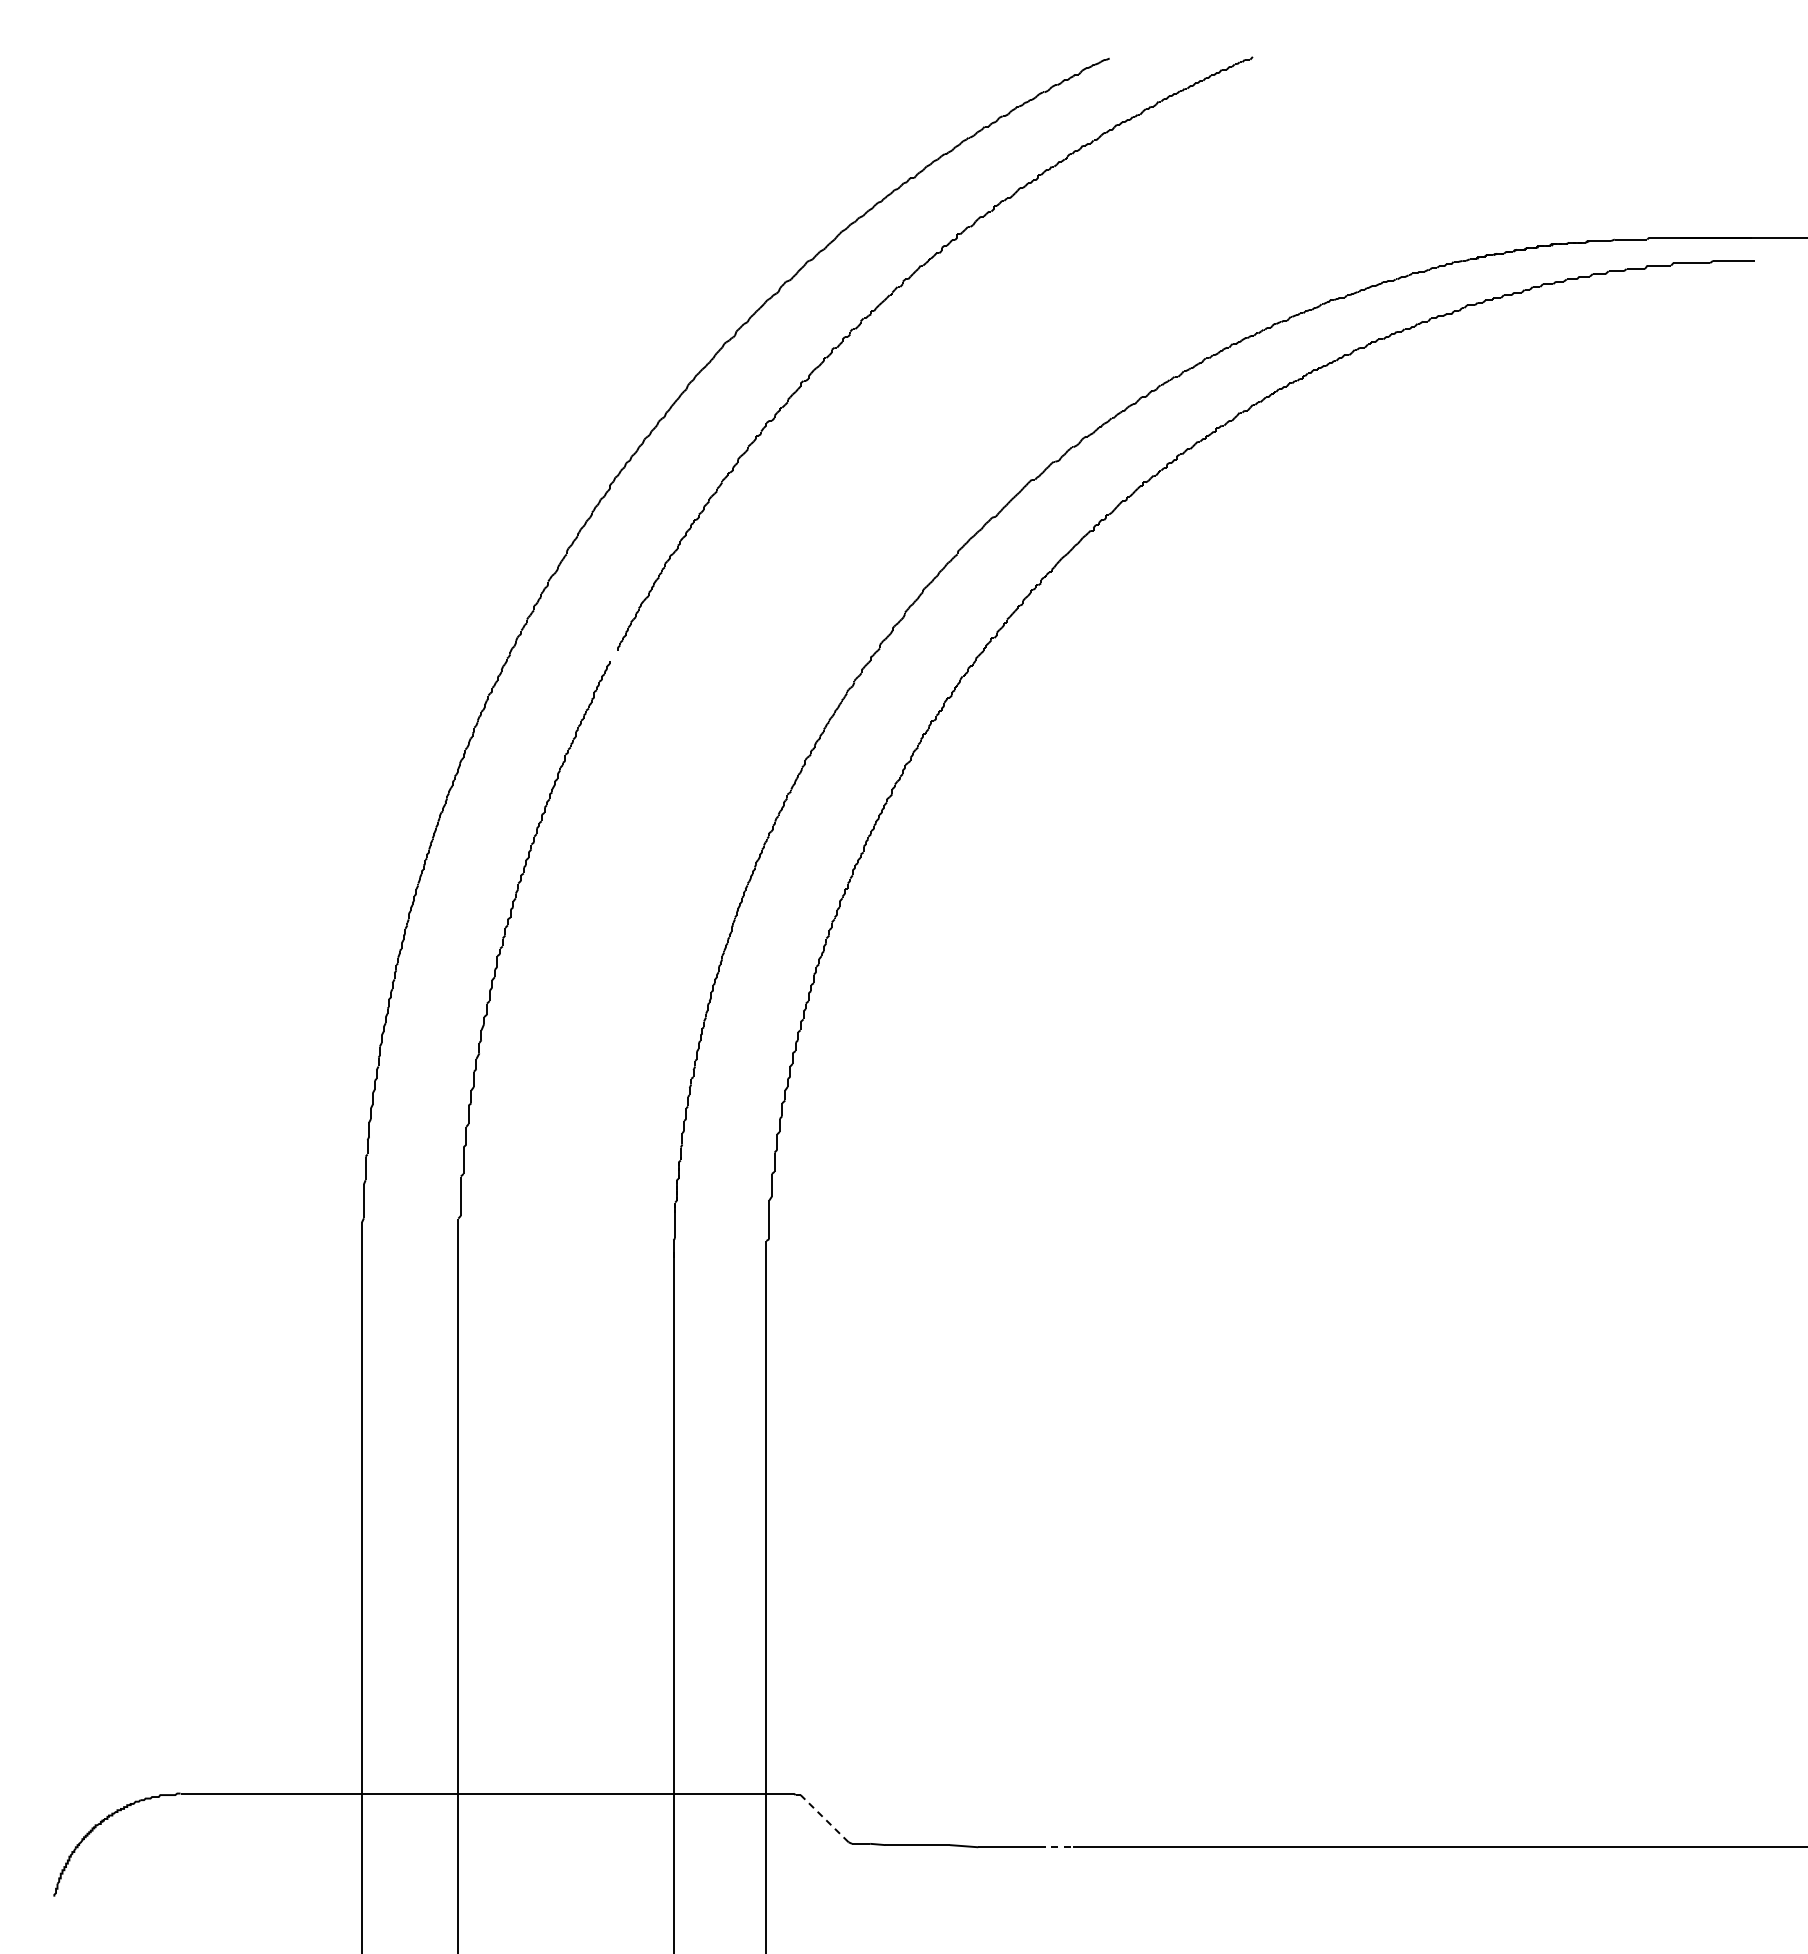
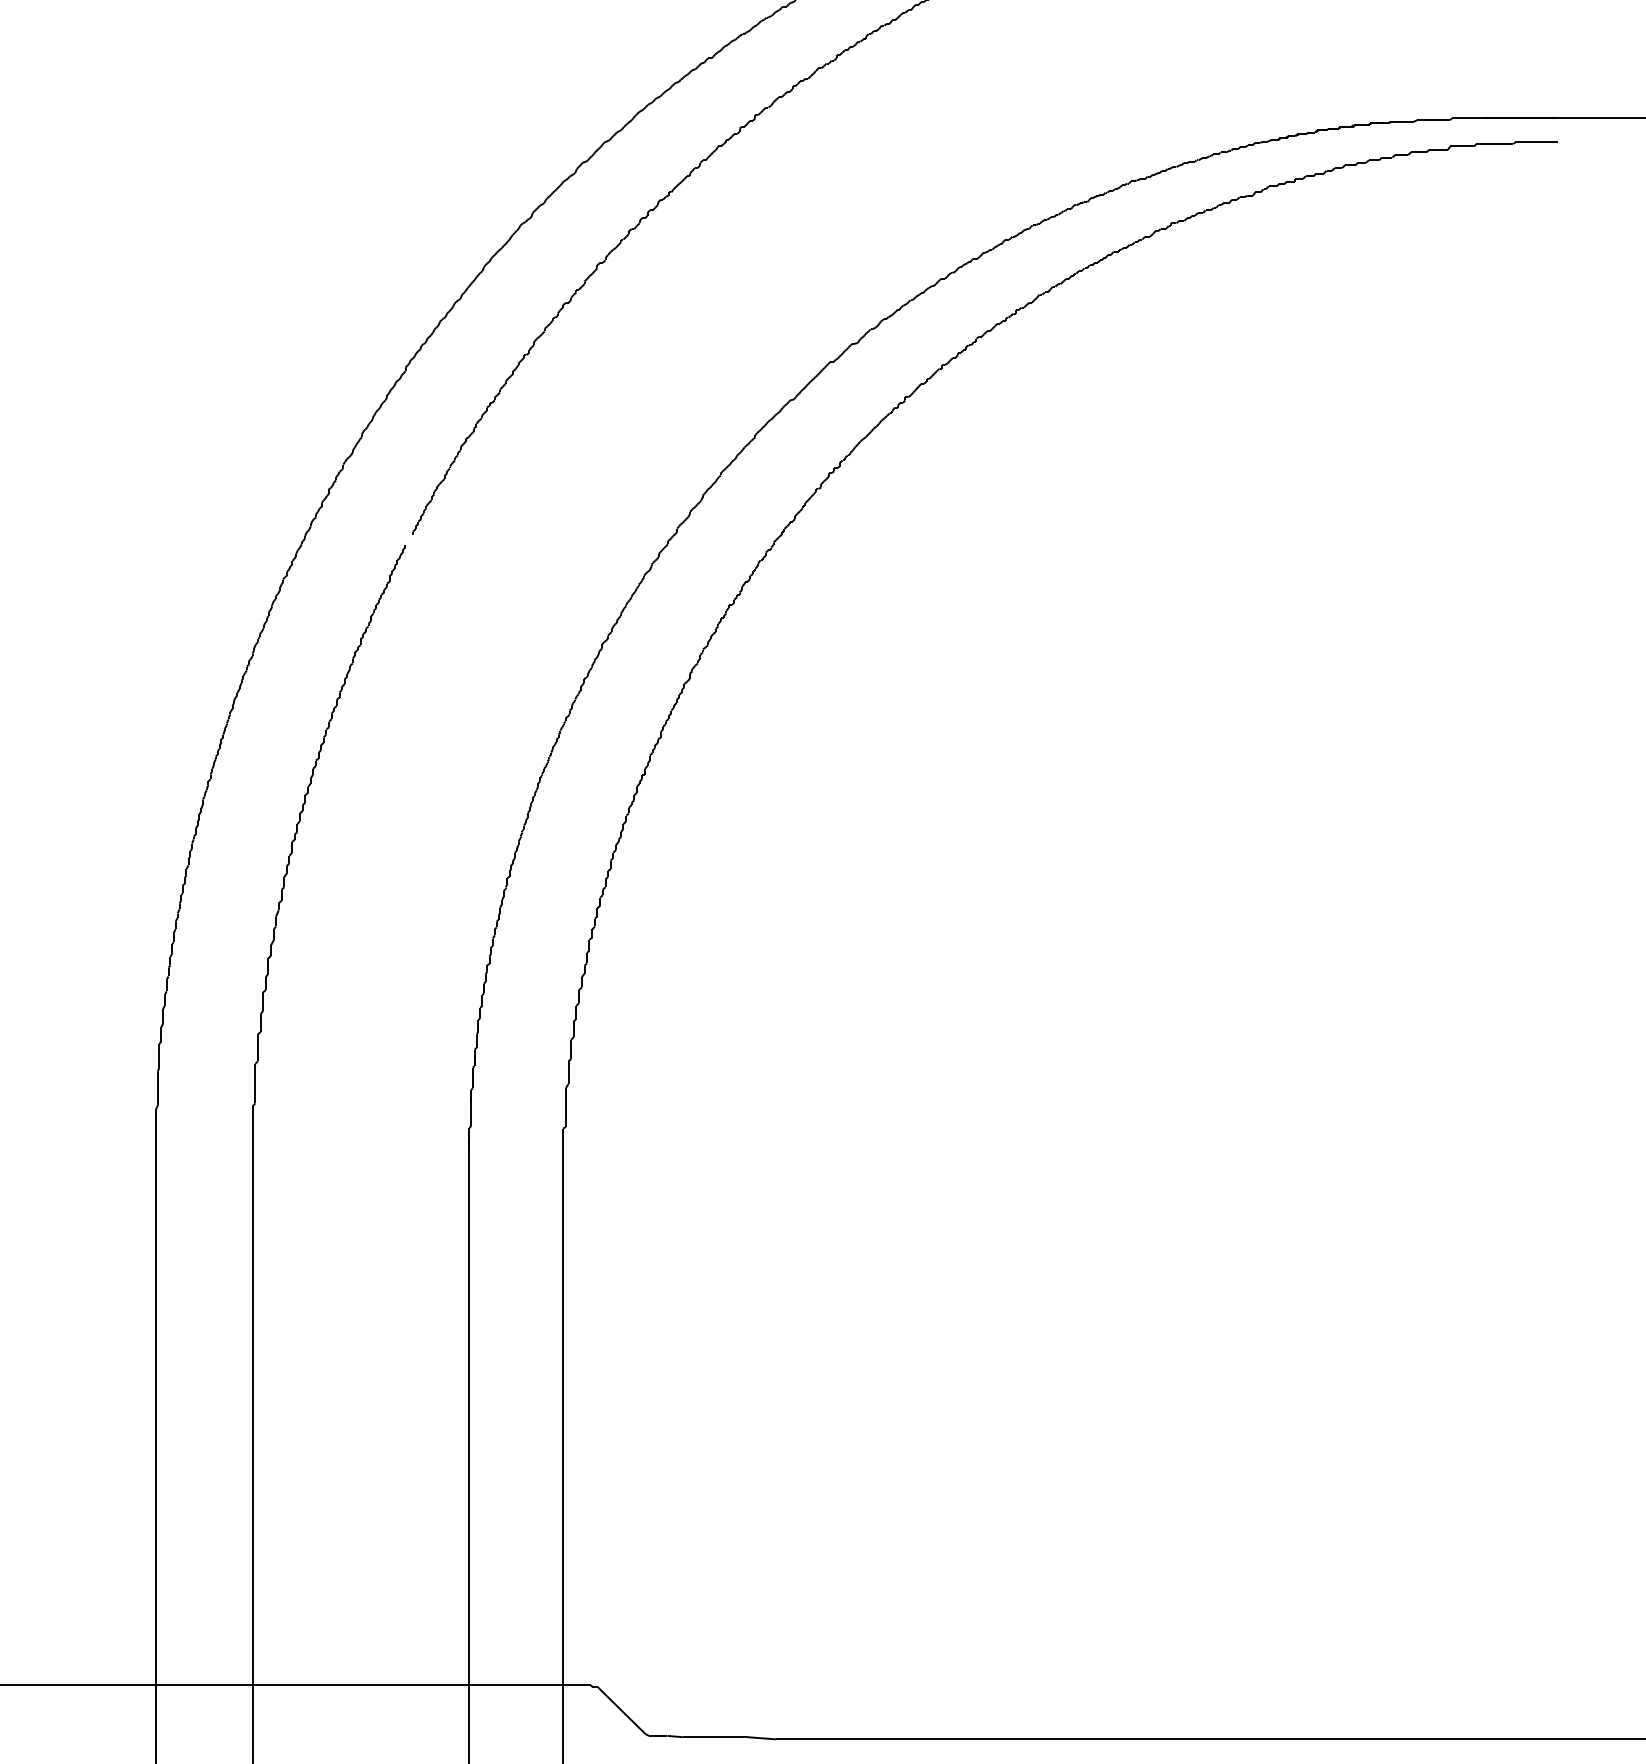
line: (824, 1818) -> (621, 1710), dashed -> solid
line: (1055, 1847) -> (854, 1739), dashed -> solid

